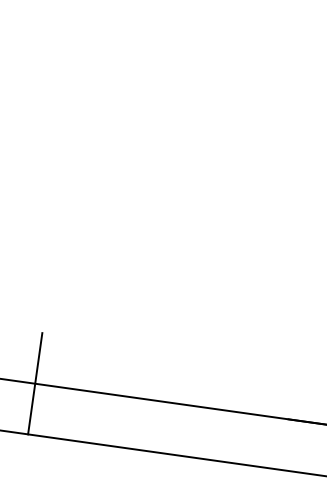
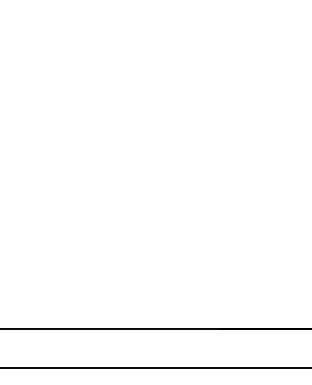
line: (35, 384) -> (28, 329), removed

